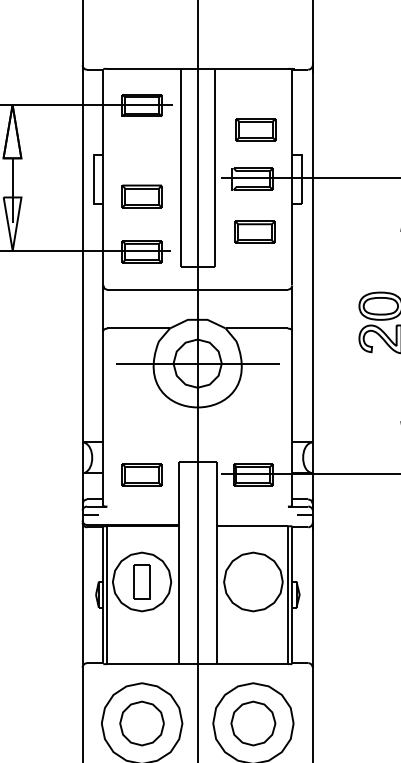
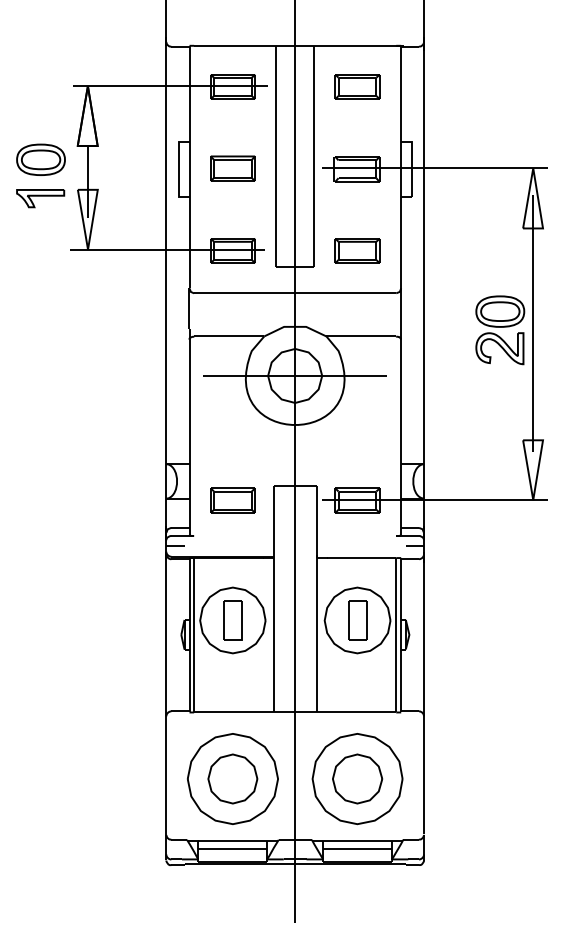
part: (256, 129) -> (357, 86), moved
part: (141, 196) -> (232, 168), moved
part: (255, 232) -> (357, 250), moved
part: (253, 582) -> (357, 620), added

